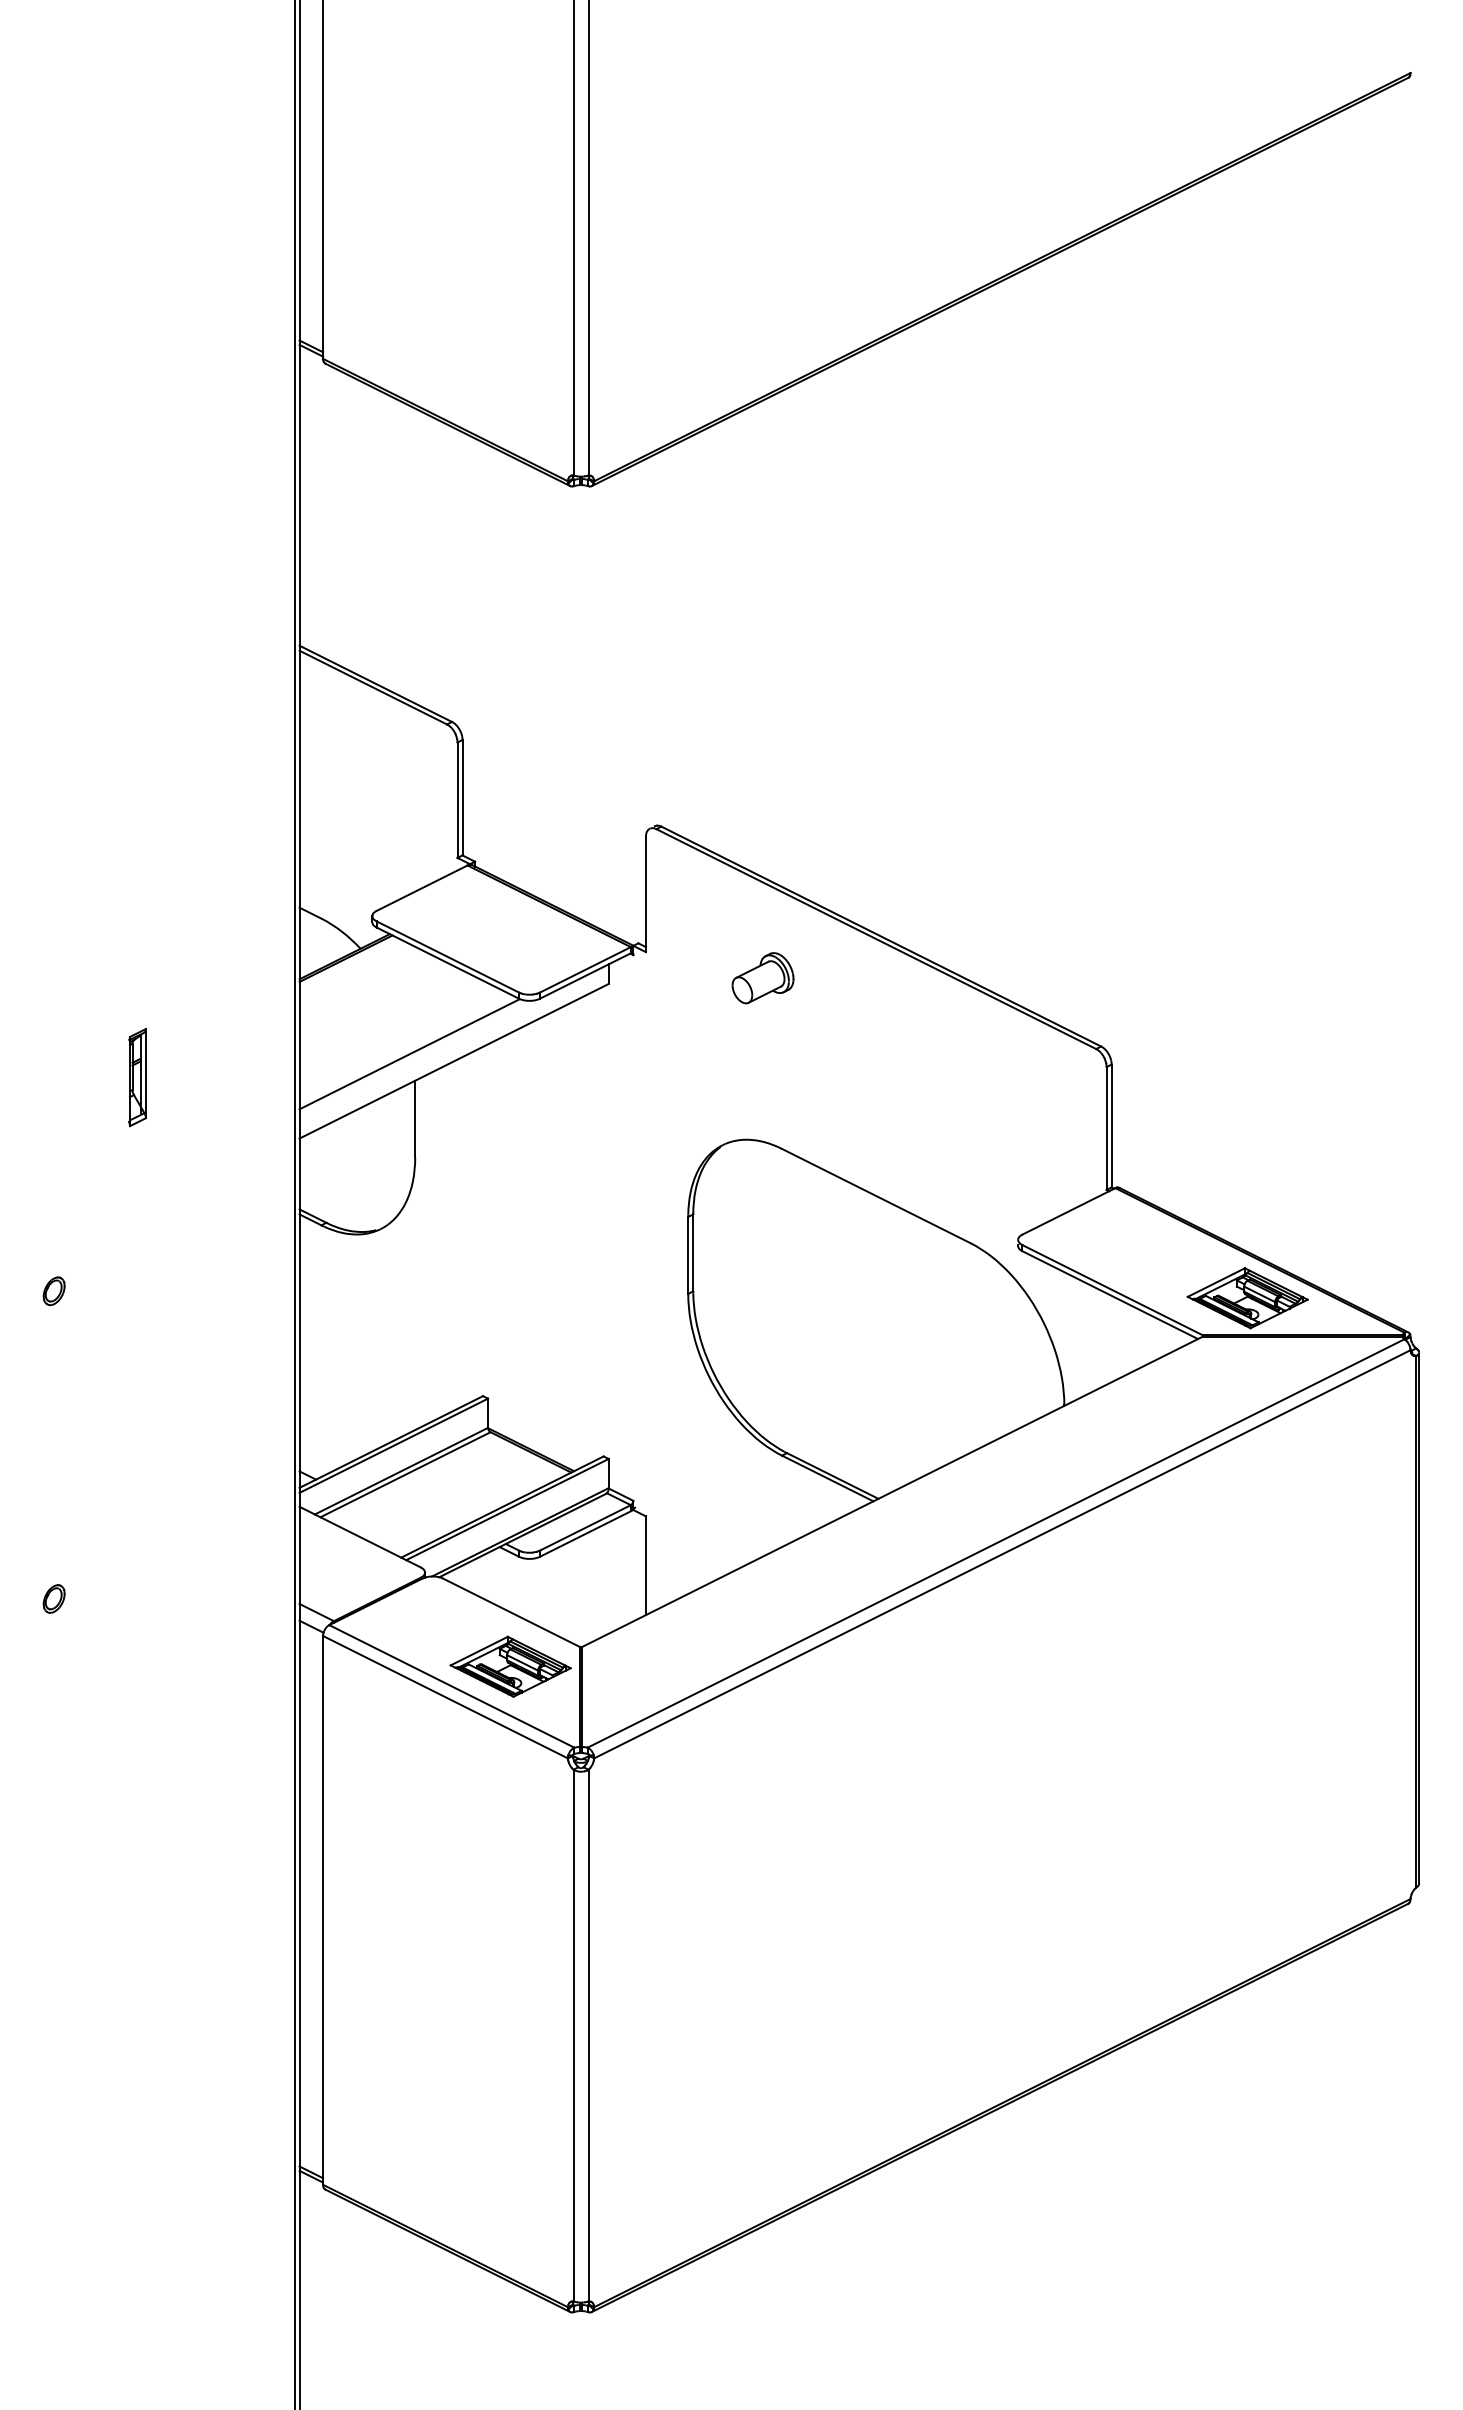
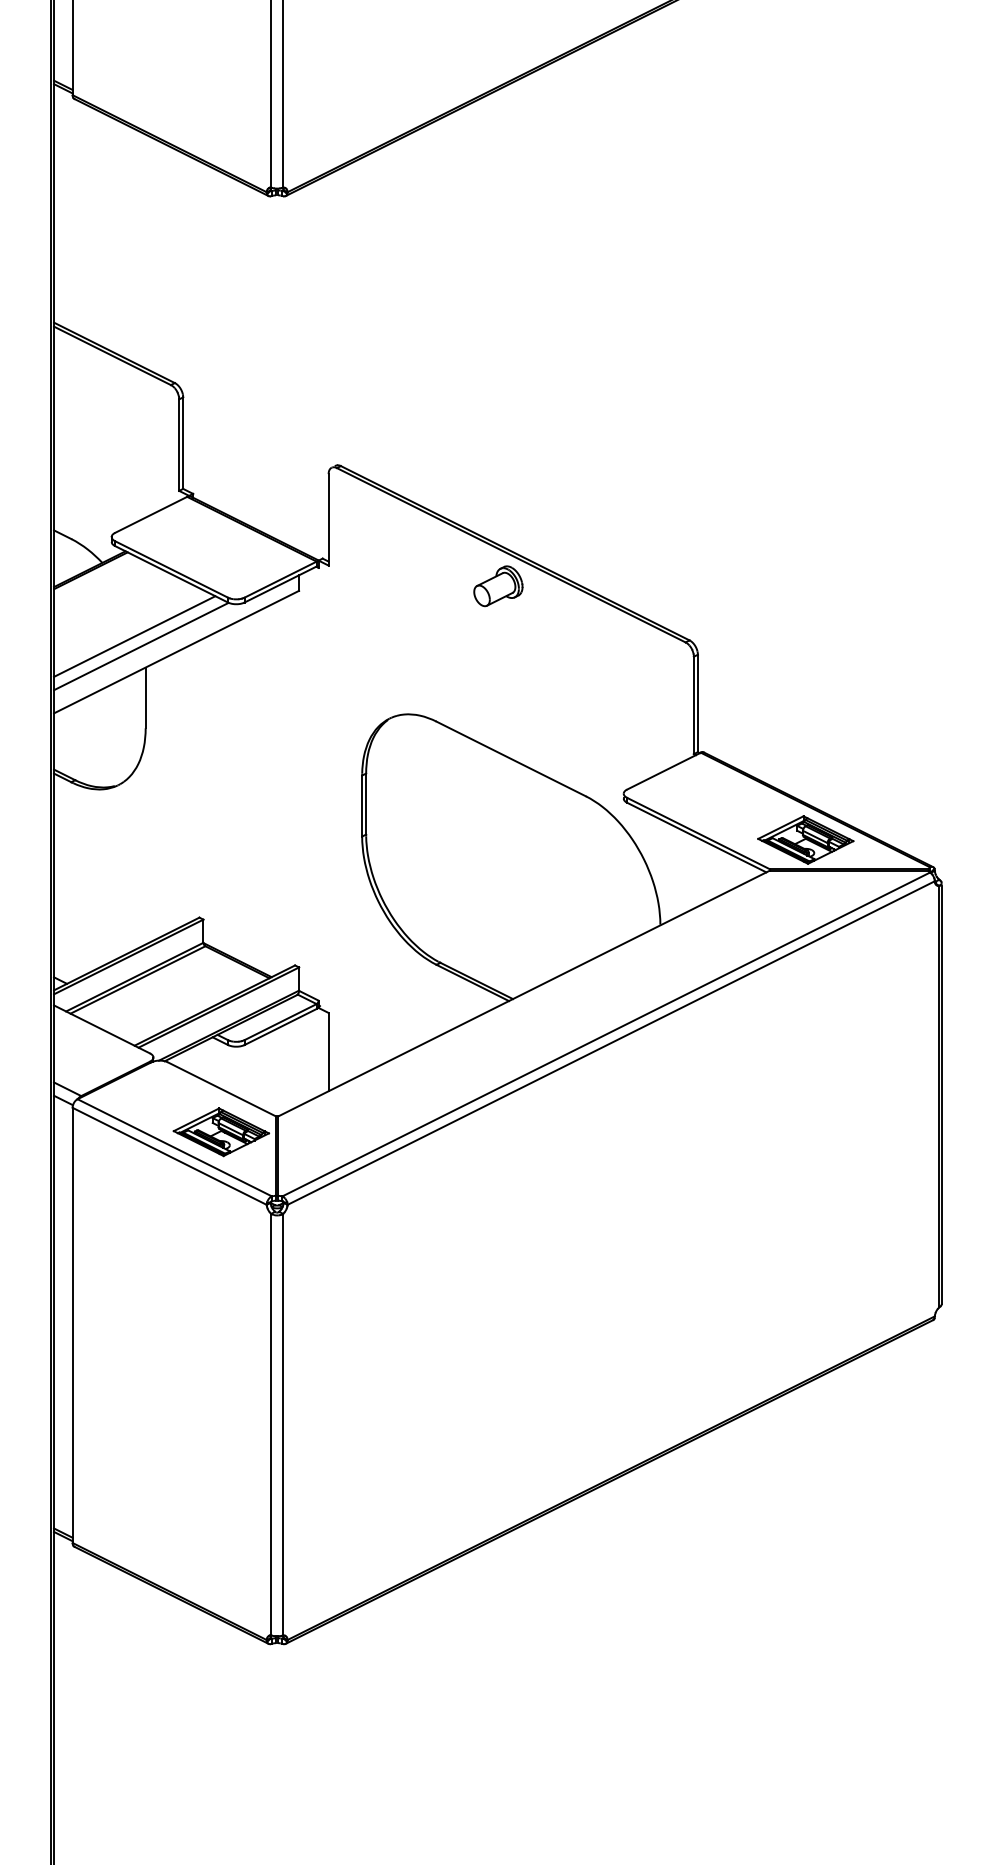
part: (762, 978) -> (497, 586), moved
line: (401, 1041) -> (134, 636), added

